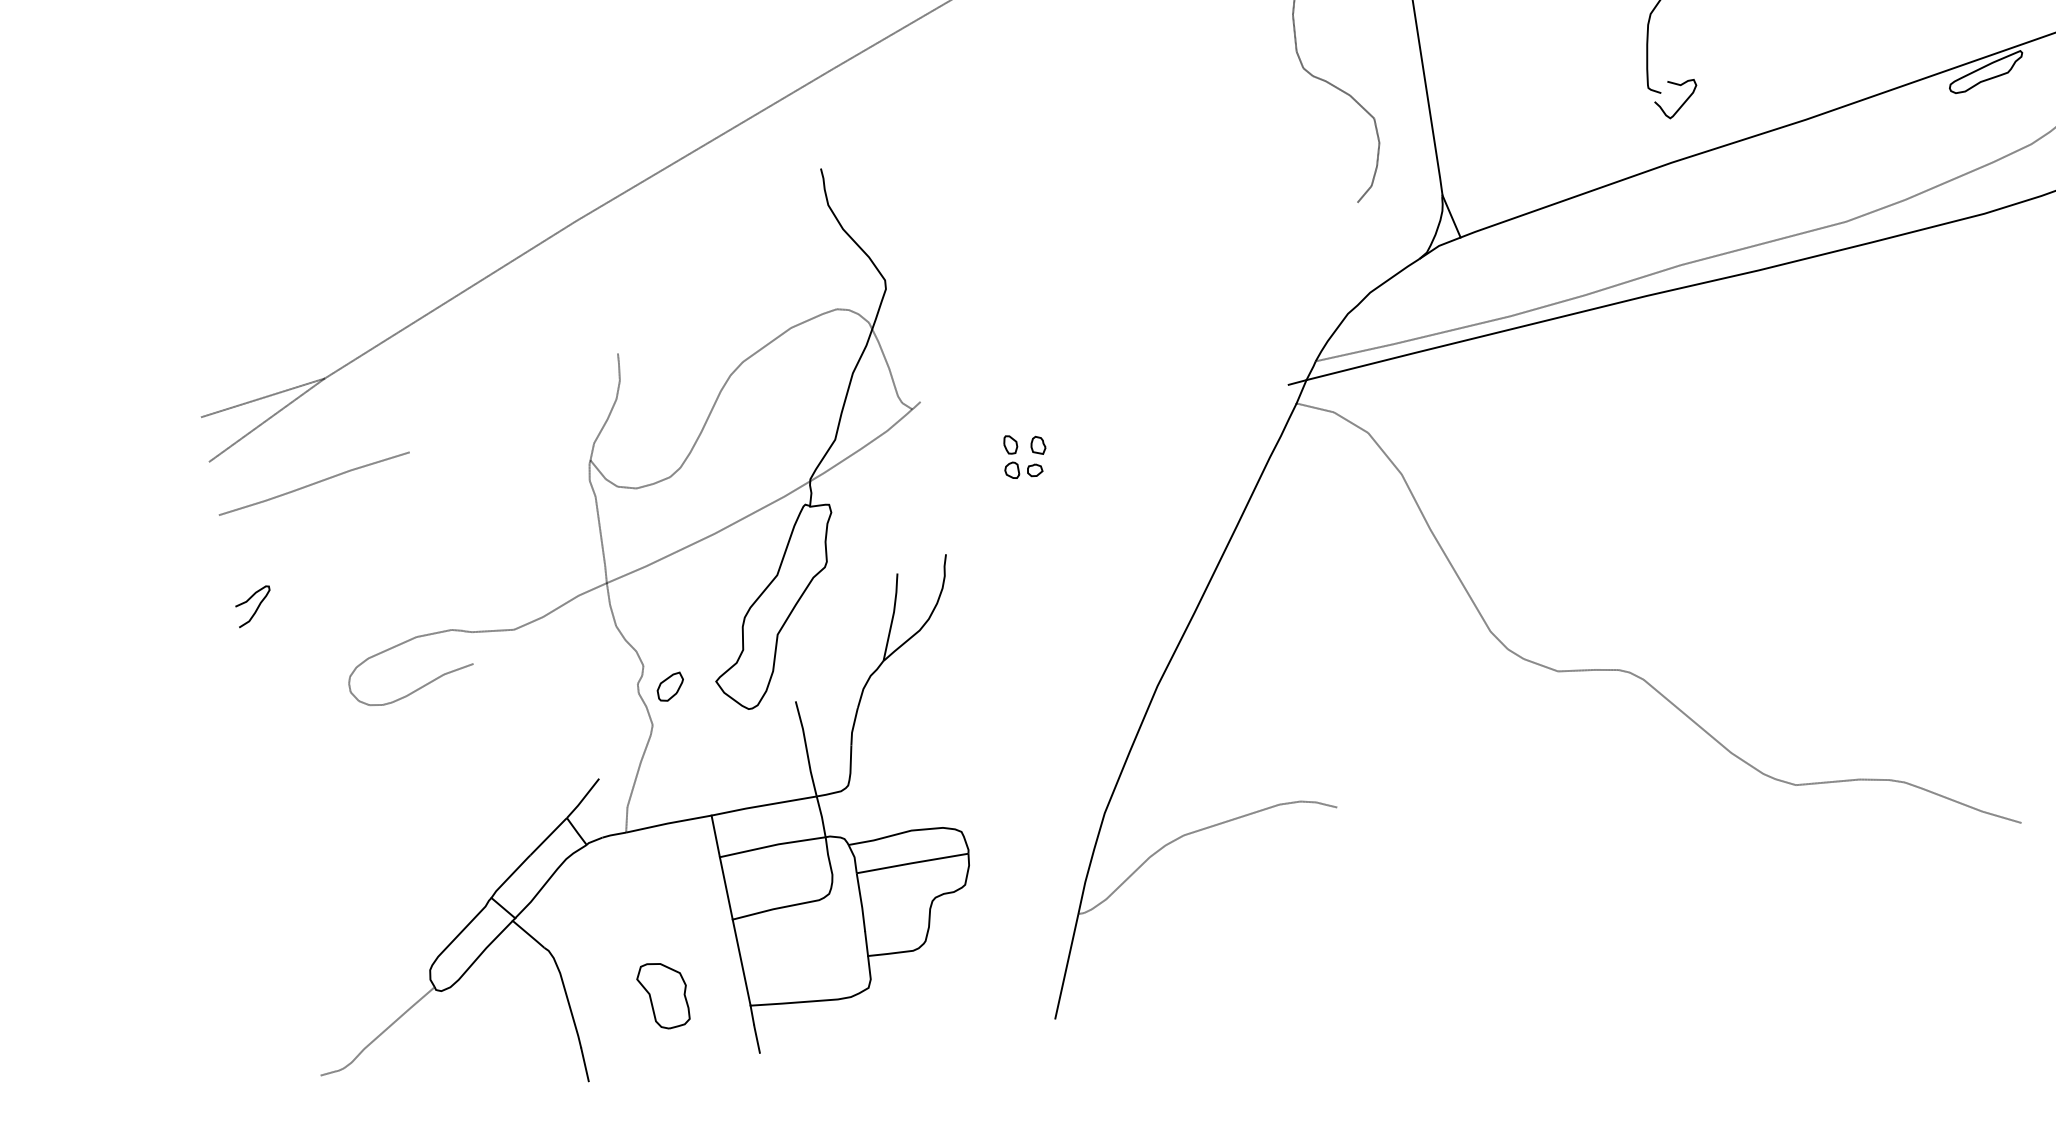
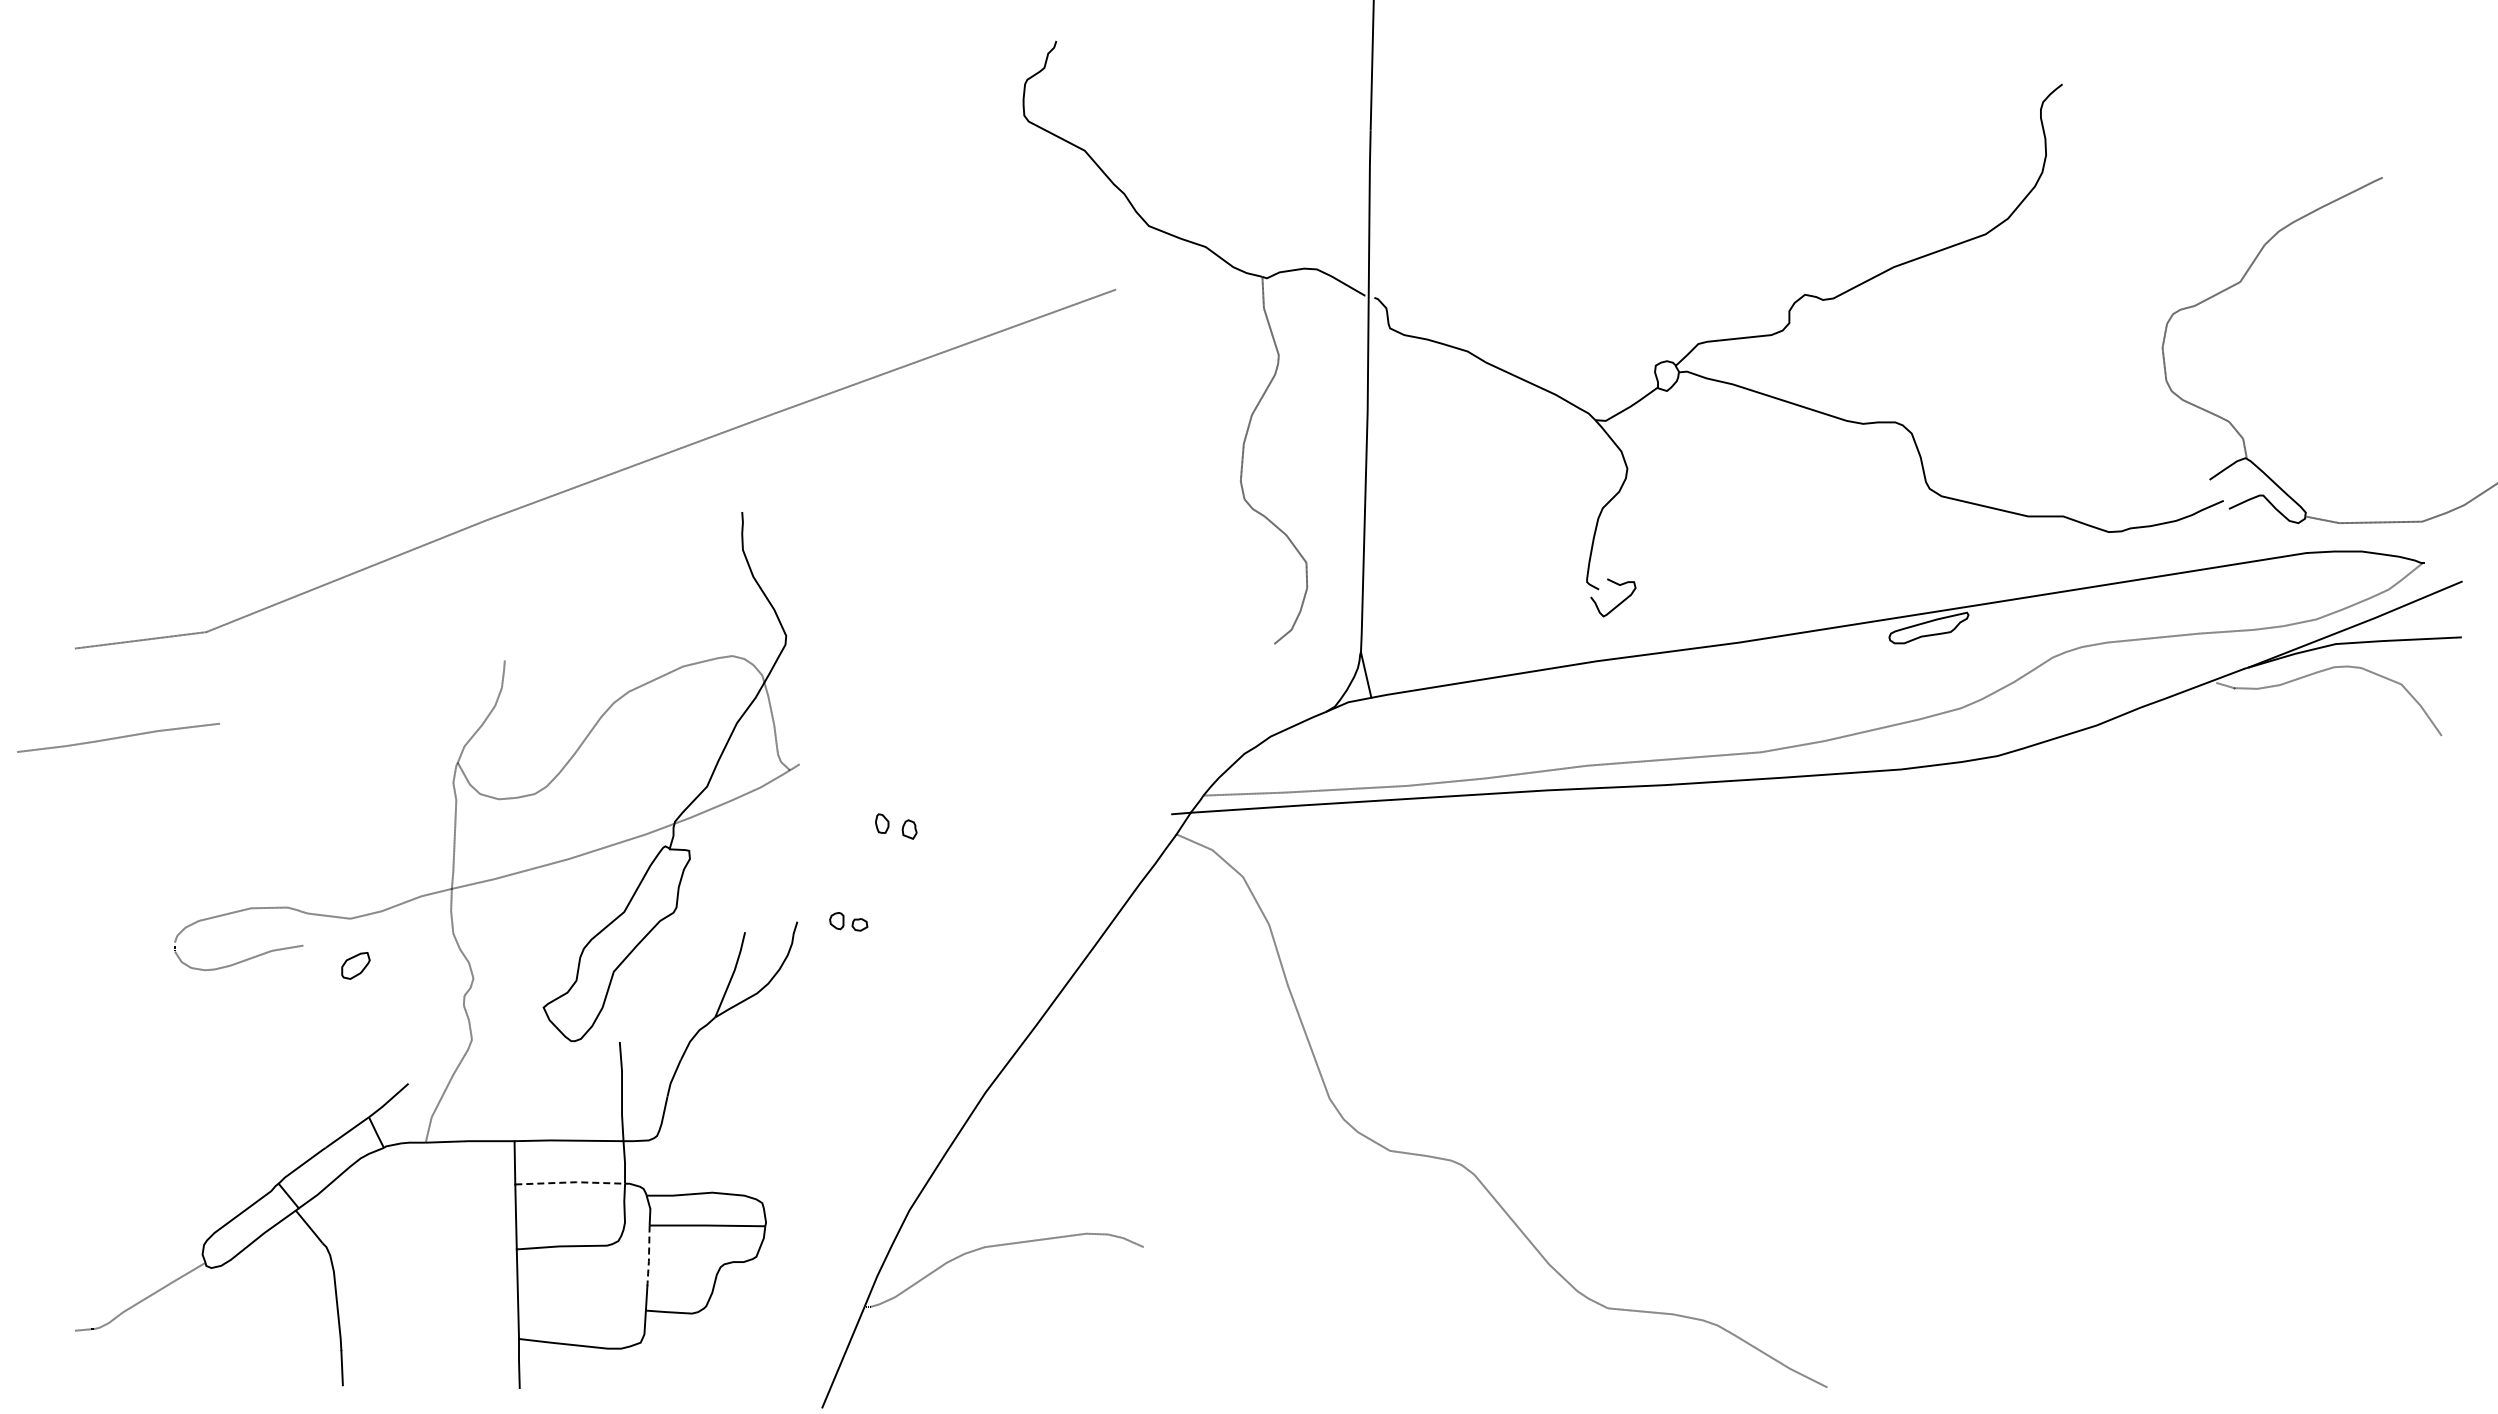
line: (266, 420) -> (140, 663), removed
part: (1023, 469) -> (848, 921), moved
line: (314, 483) -> (118, 737), moved
curve: (256, 608) -> (95, 850), removed
part: (670, 686) -> (355, 965), moved
line: (772, 845) -> (570, 1182), solid -> dashed
line: (862, 903) -> (649, 1256), solid -> dashed
part: (663, 995) -> (433, 1312), removed

